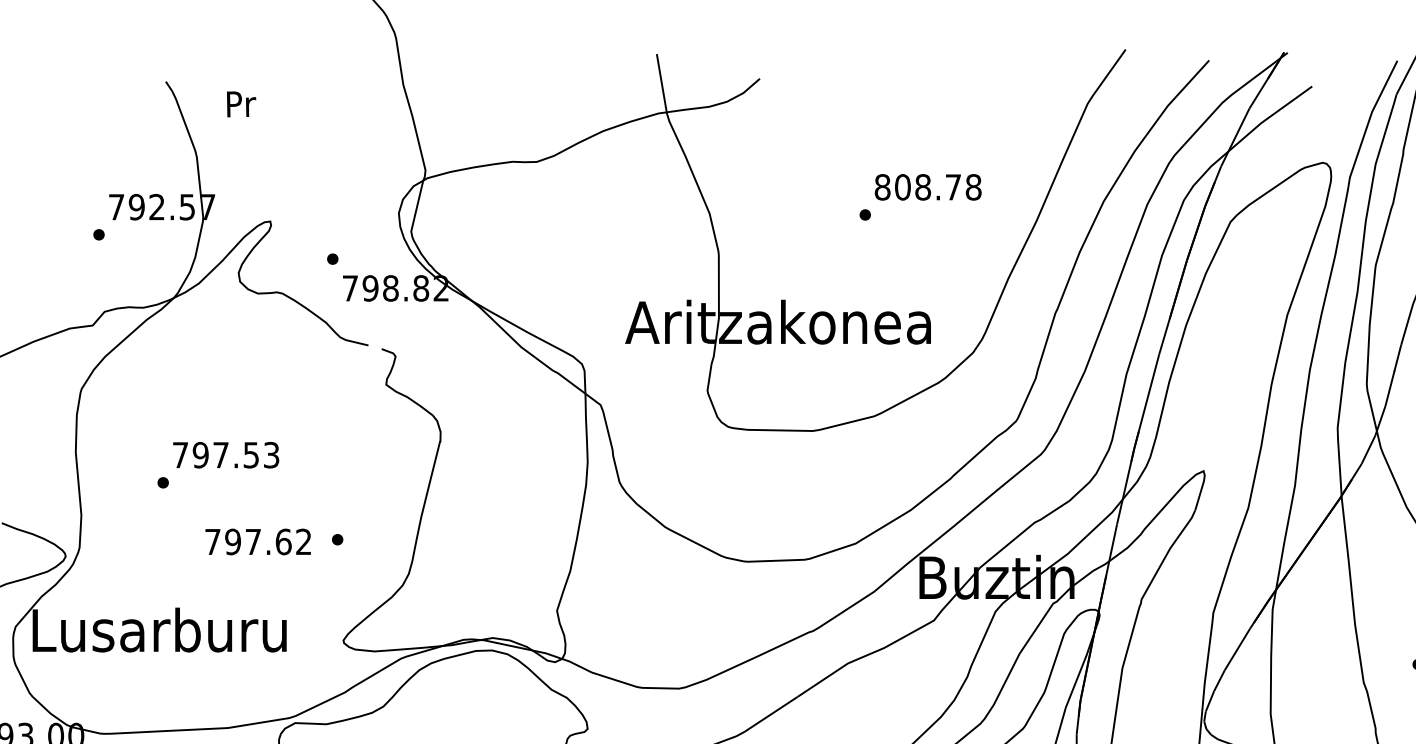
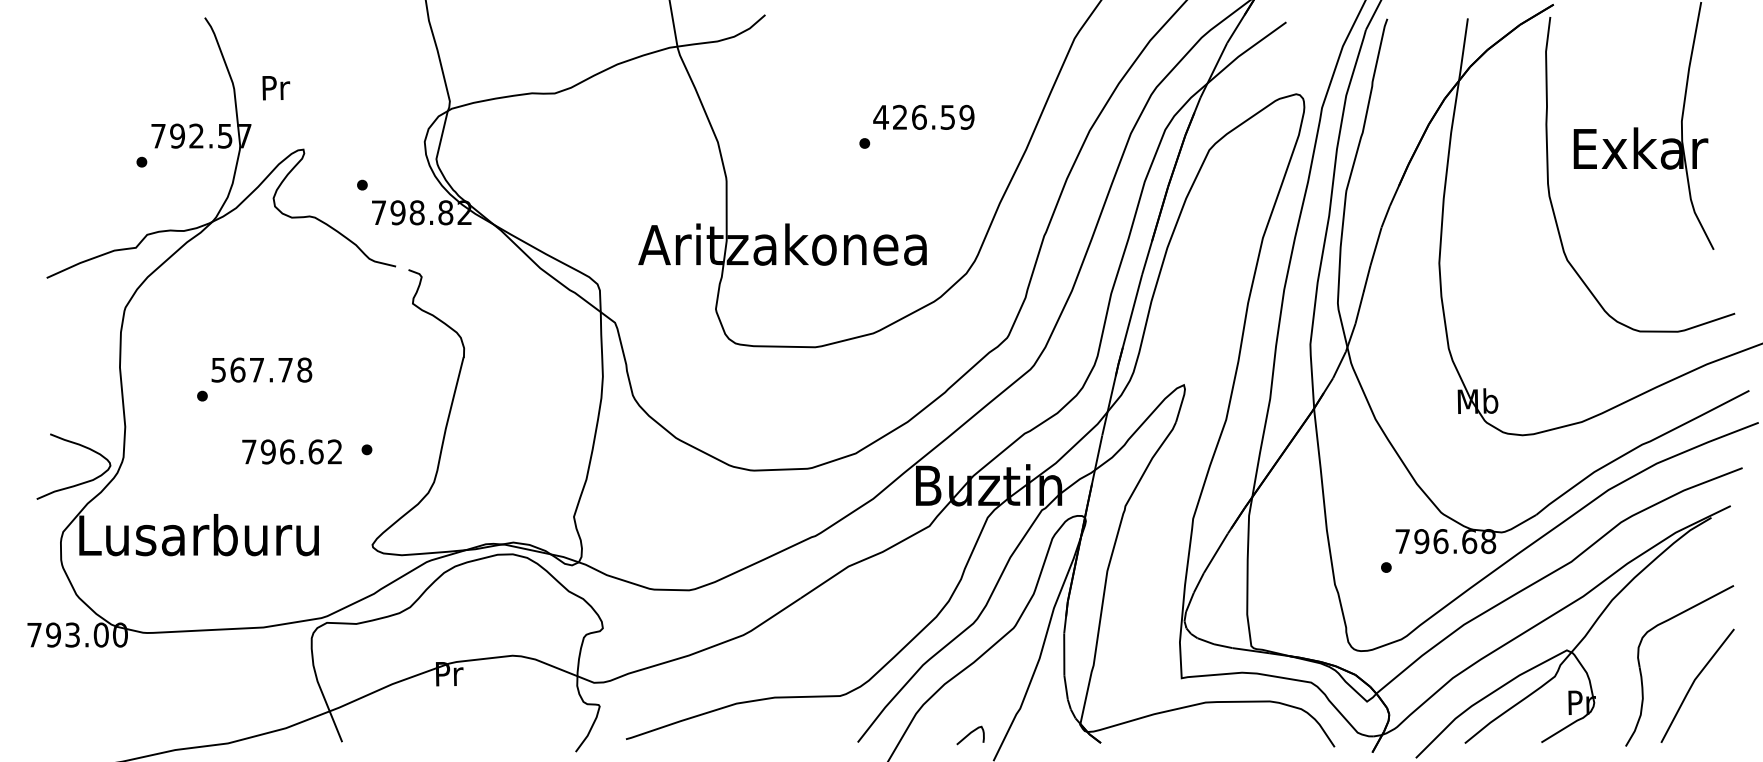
text: (241, 104) -> (276, 88), moved
text: (927, 186) -> (923, 116), 808.78 -> 426.59
text: (225, 454) -> (261, 369), 797.53 -> 567.78
text: (253, 541) -> (287, 451), 797.62 -> 796.62

